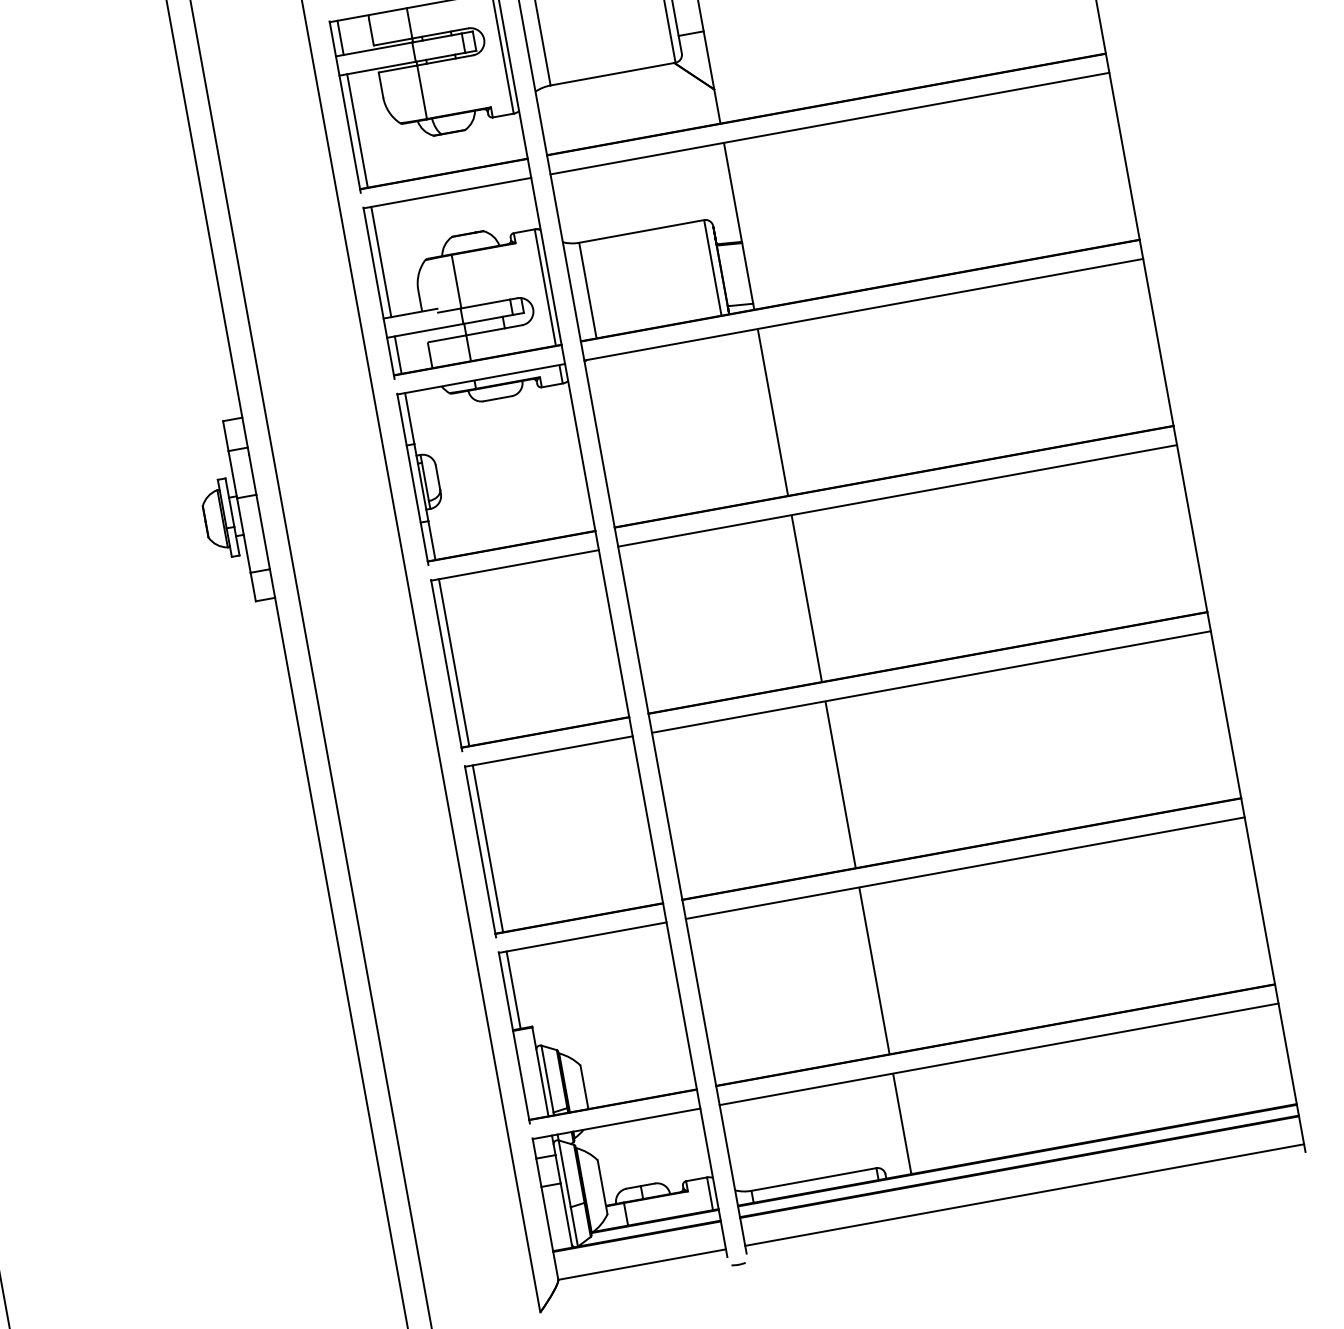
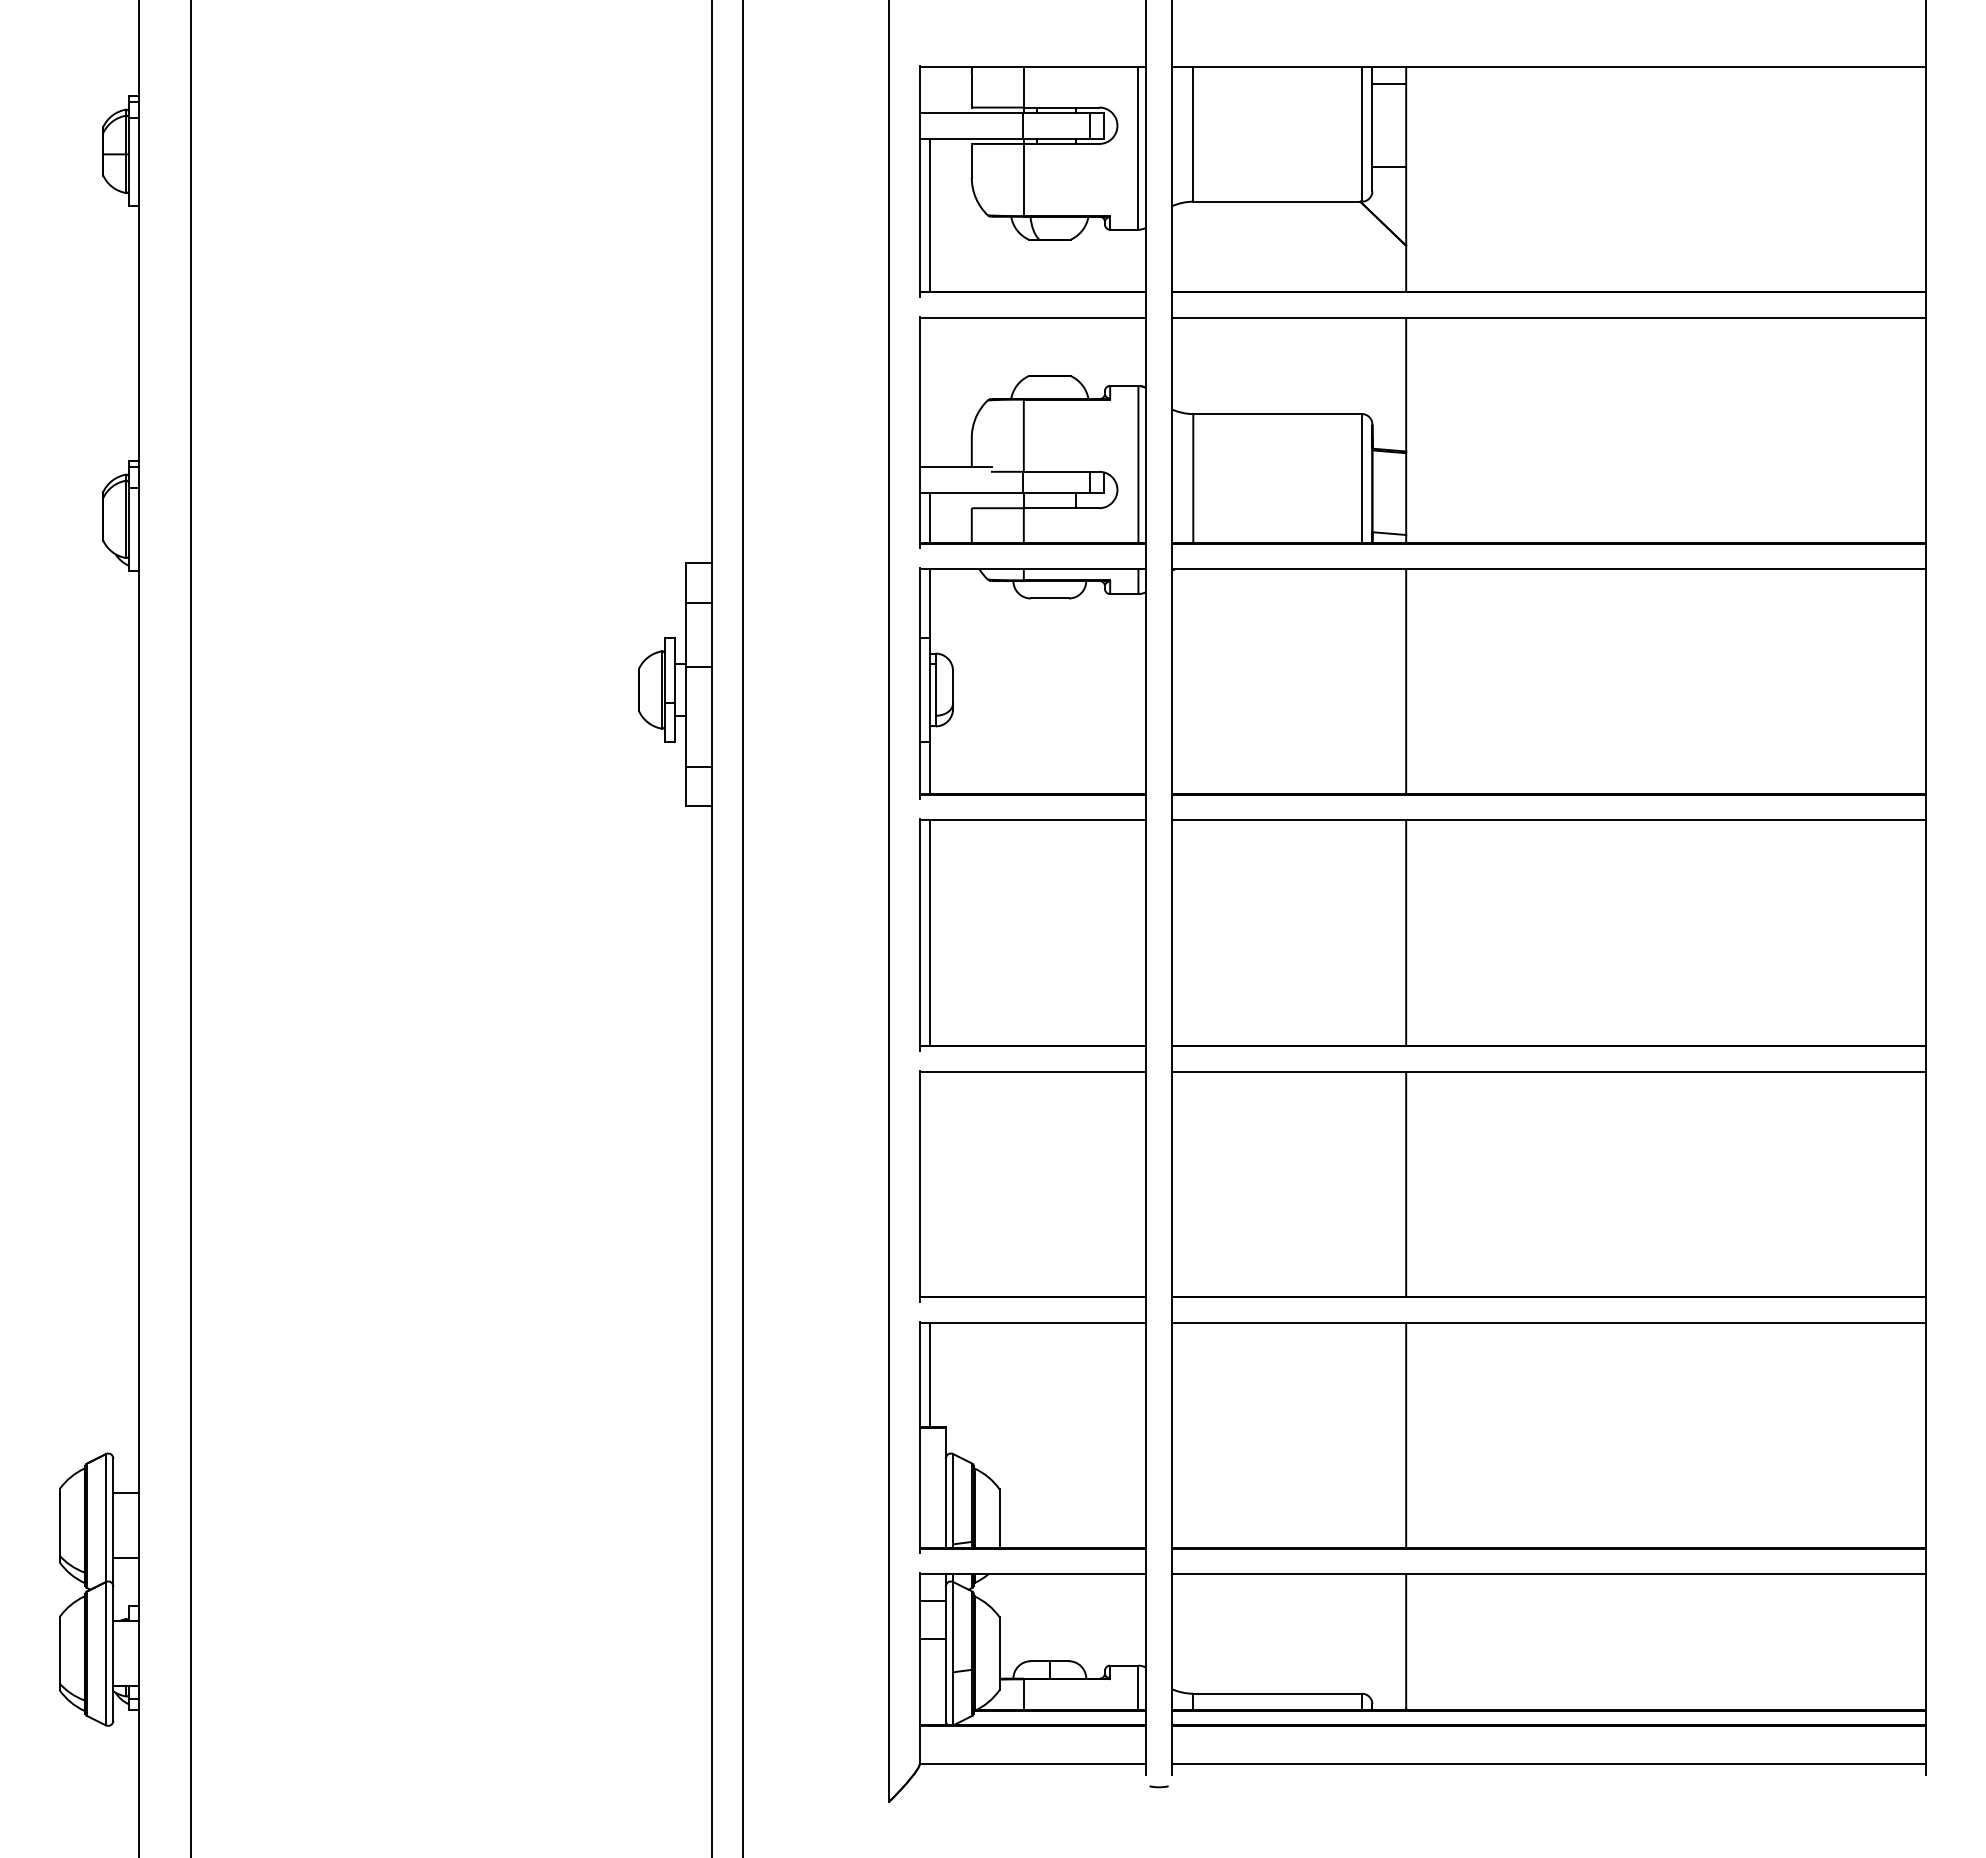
line: (340, 37) -> (930, 89), removed
line: (381, 261) -> (930, 391), removed
line: (488, 848) -> (930, 1183), removed

